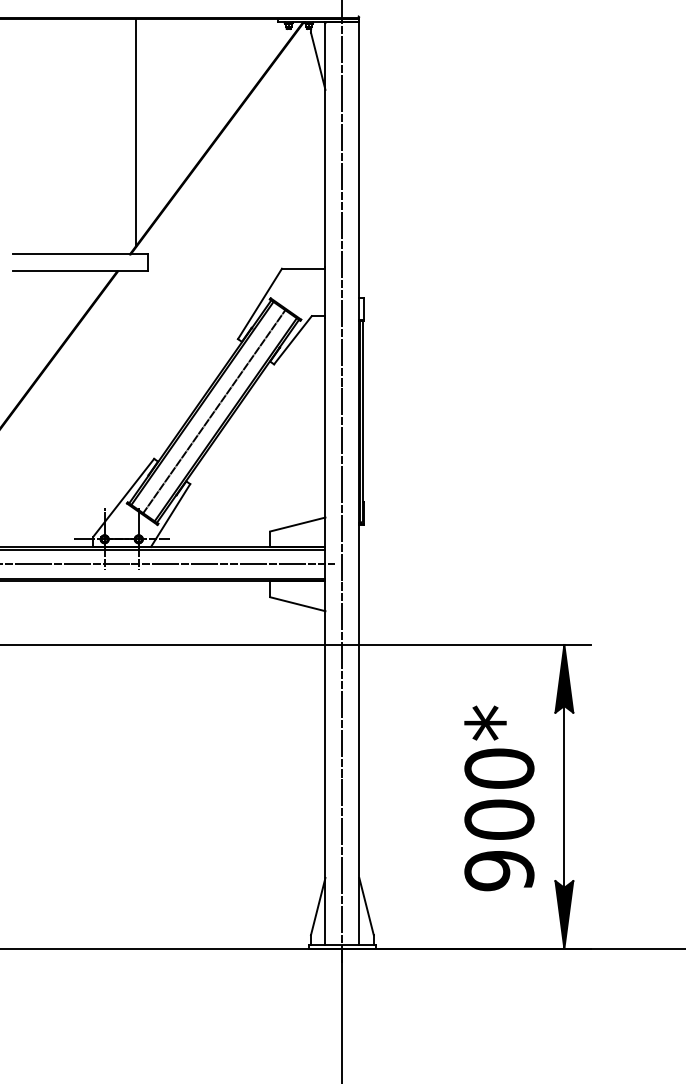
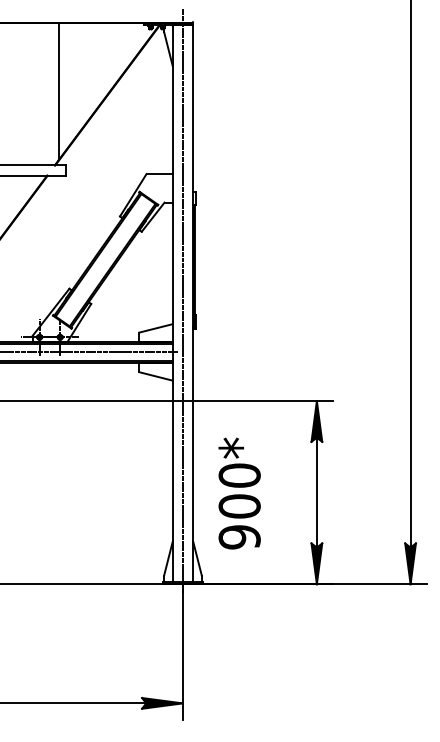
line: (213, 412) -> (105, 260), removed
text: (499, 798) -> (239, 493), moved

